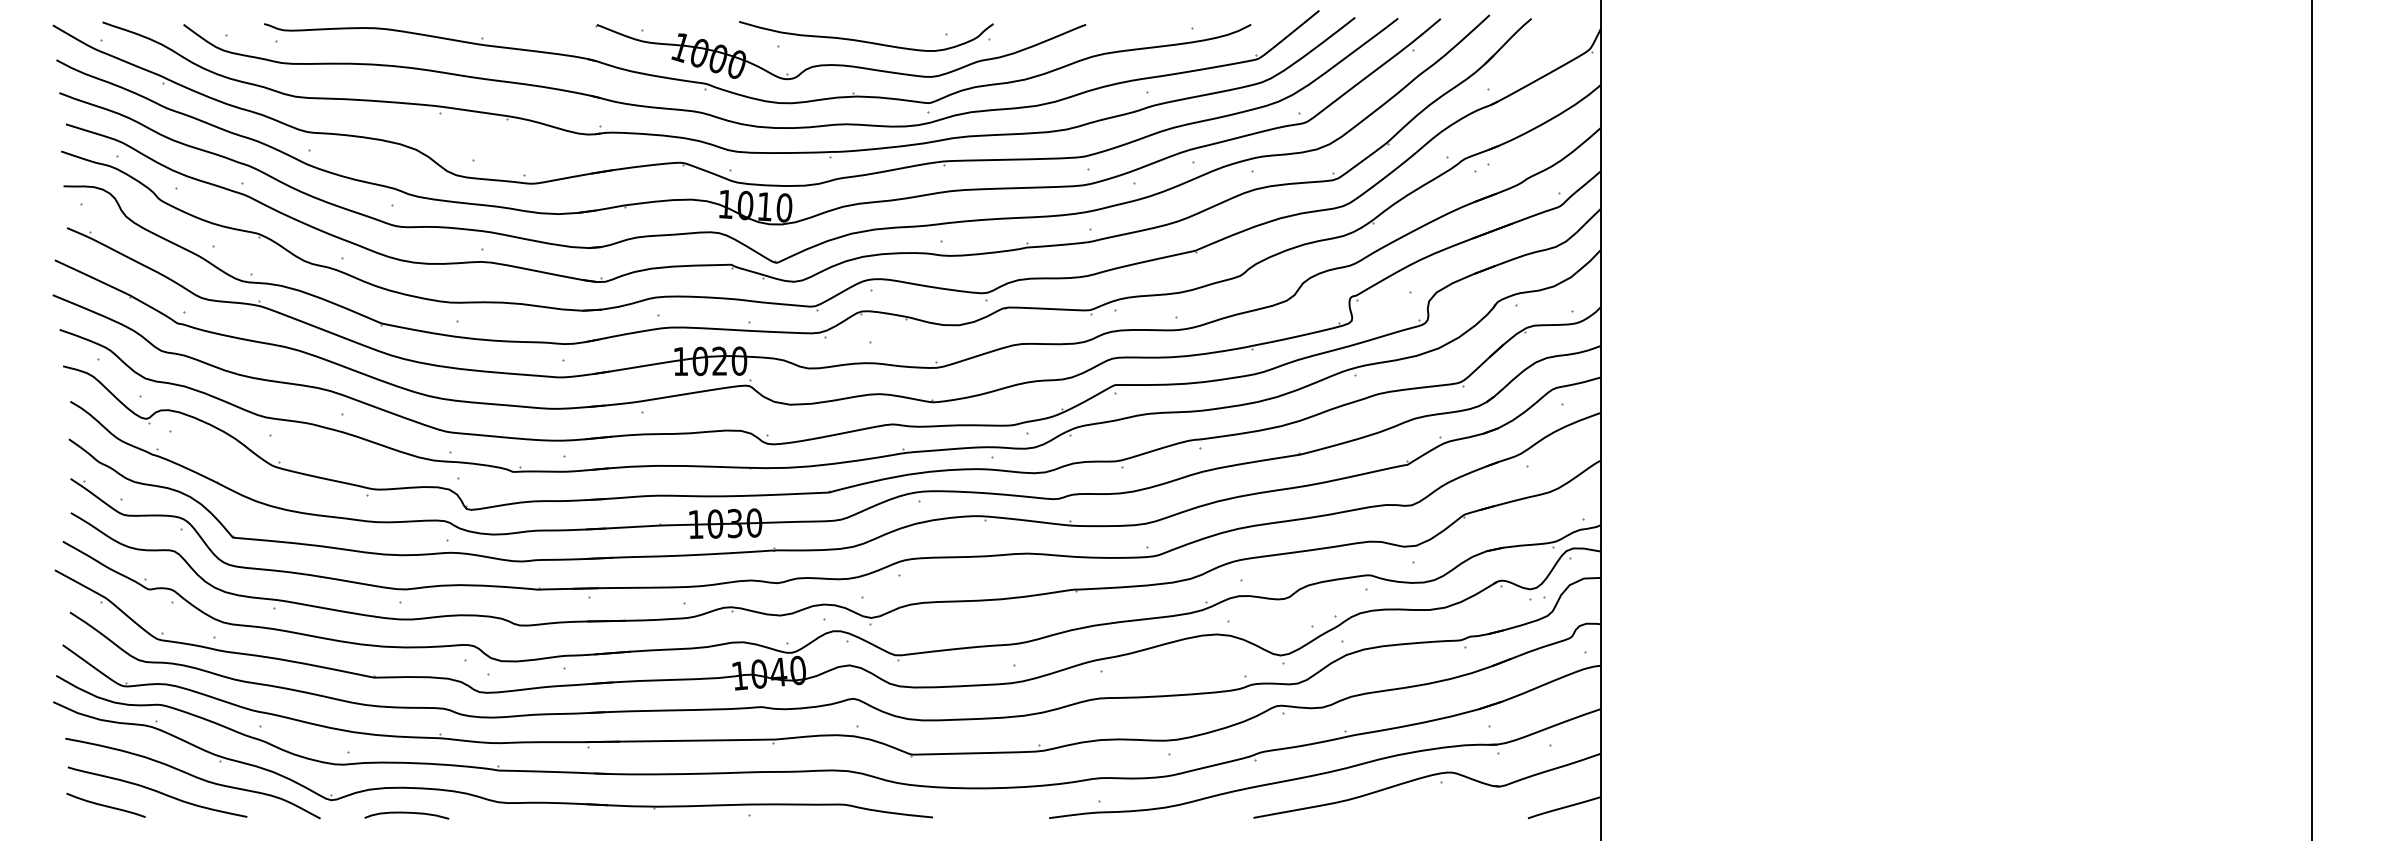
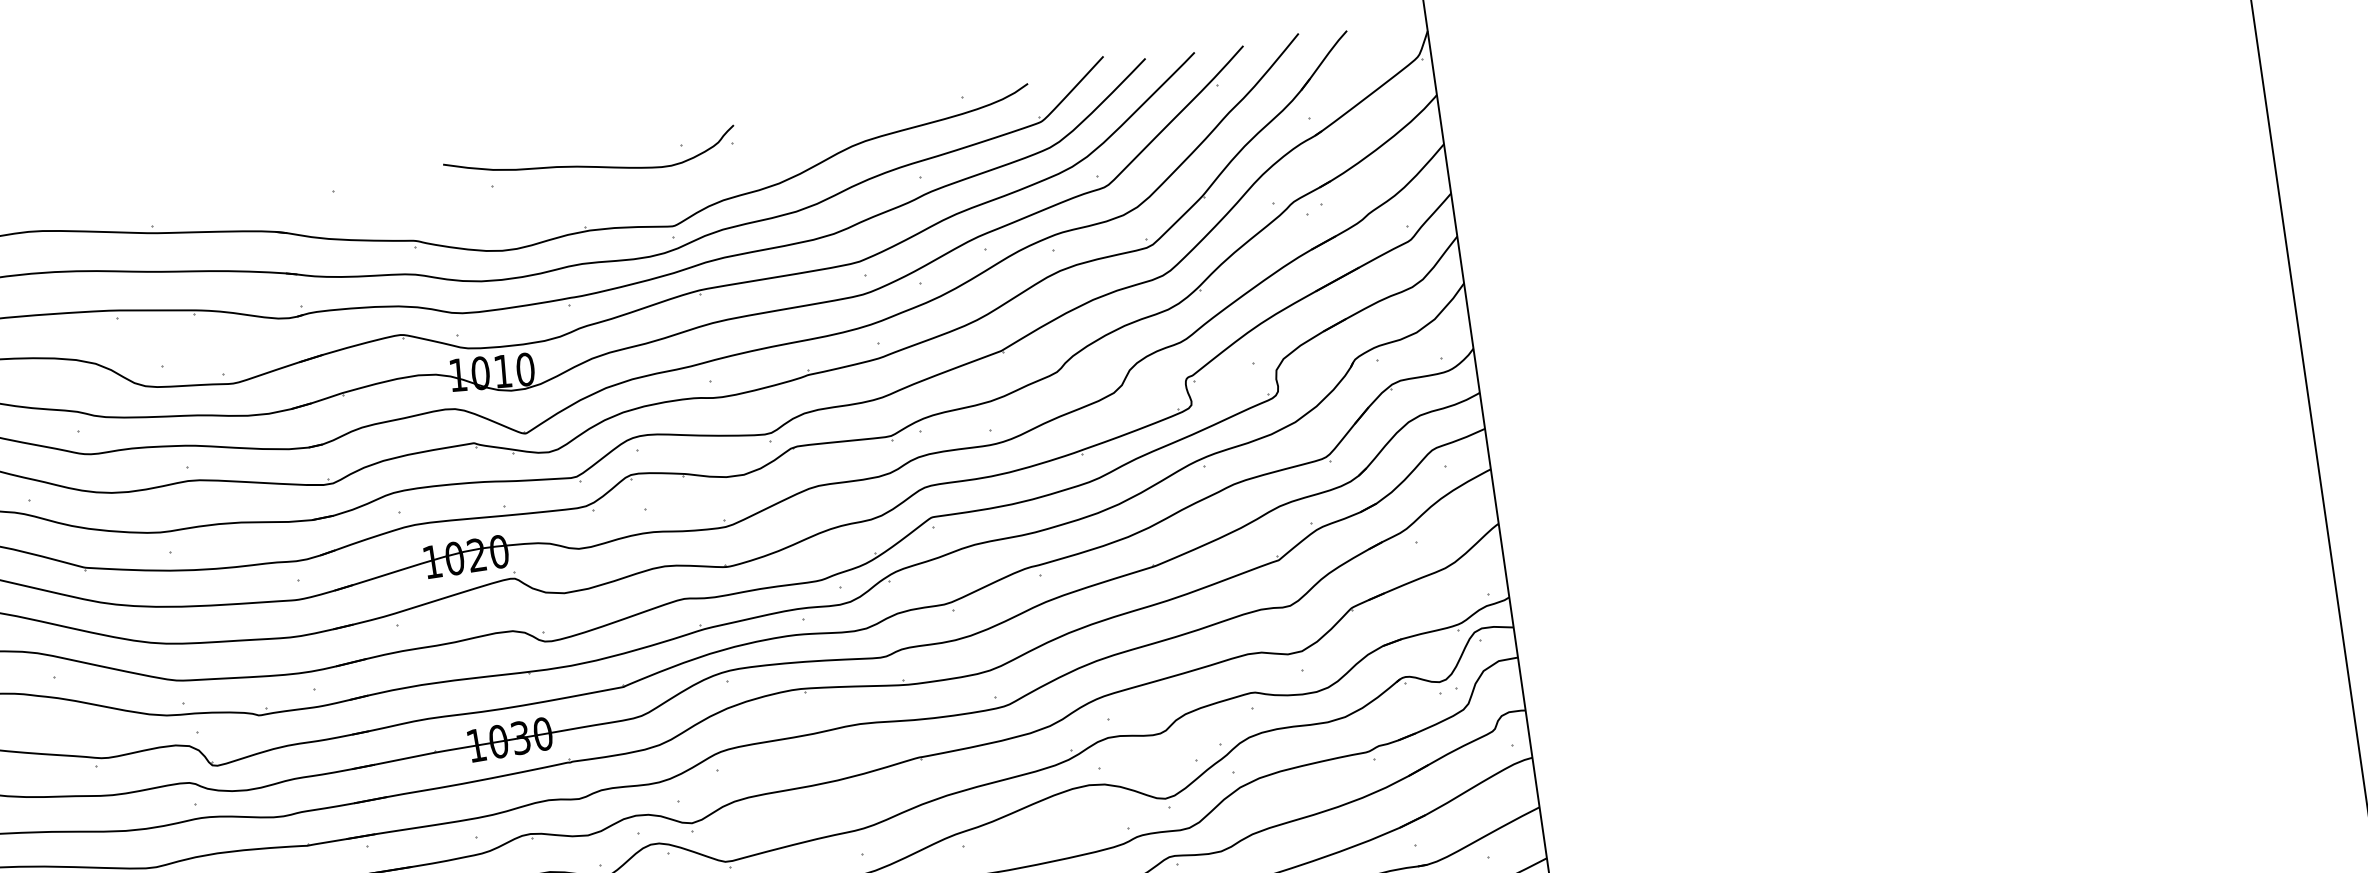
part: (840, 64) -> (565, 196), removed

